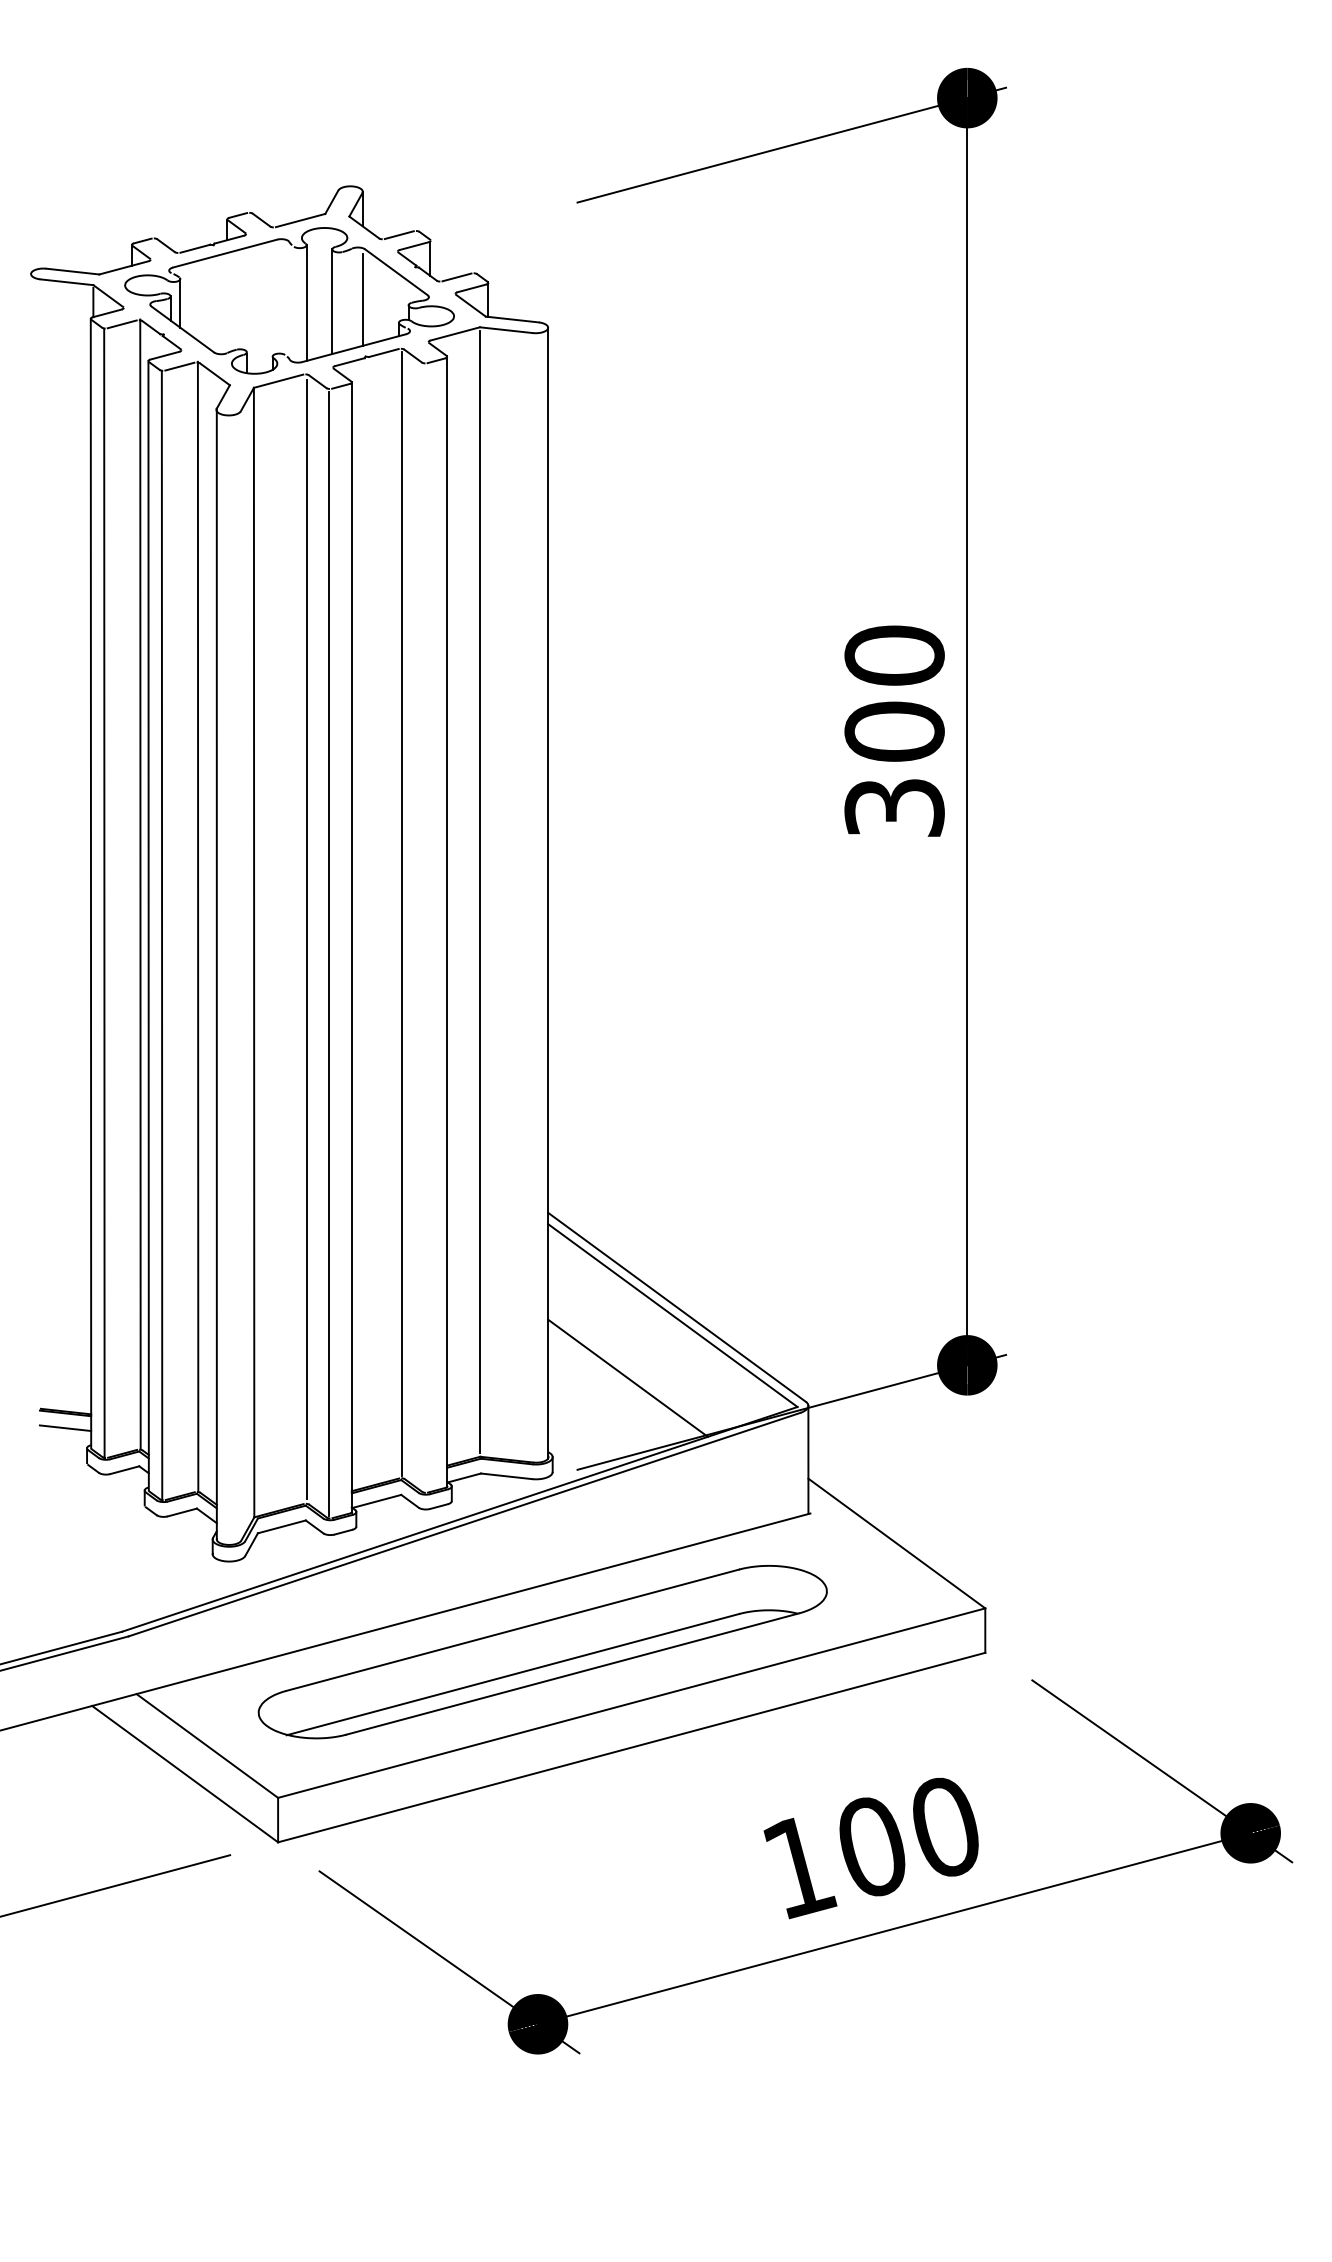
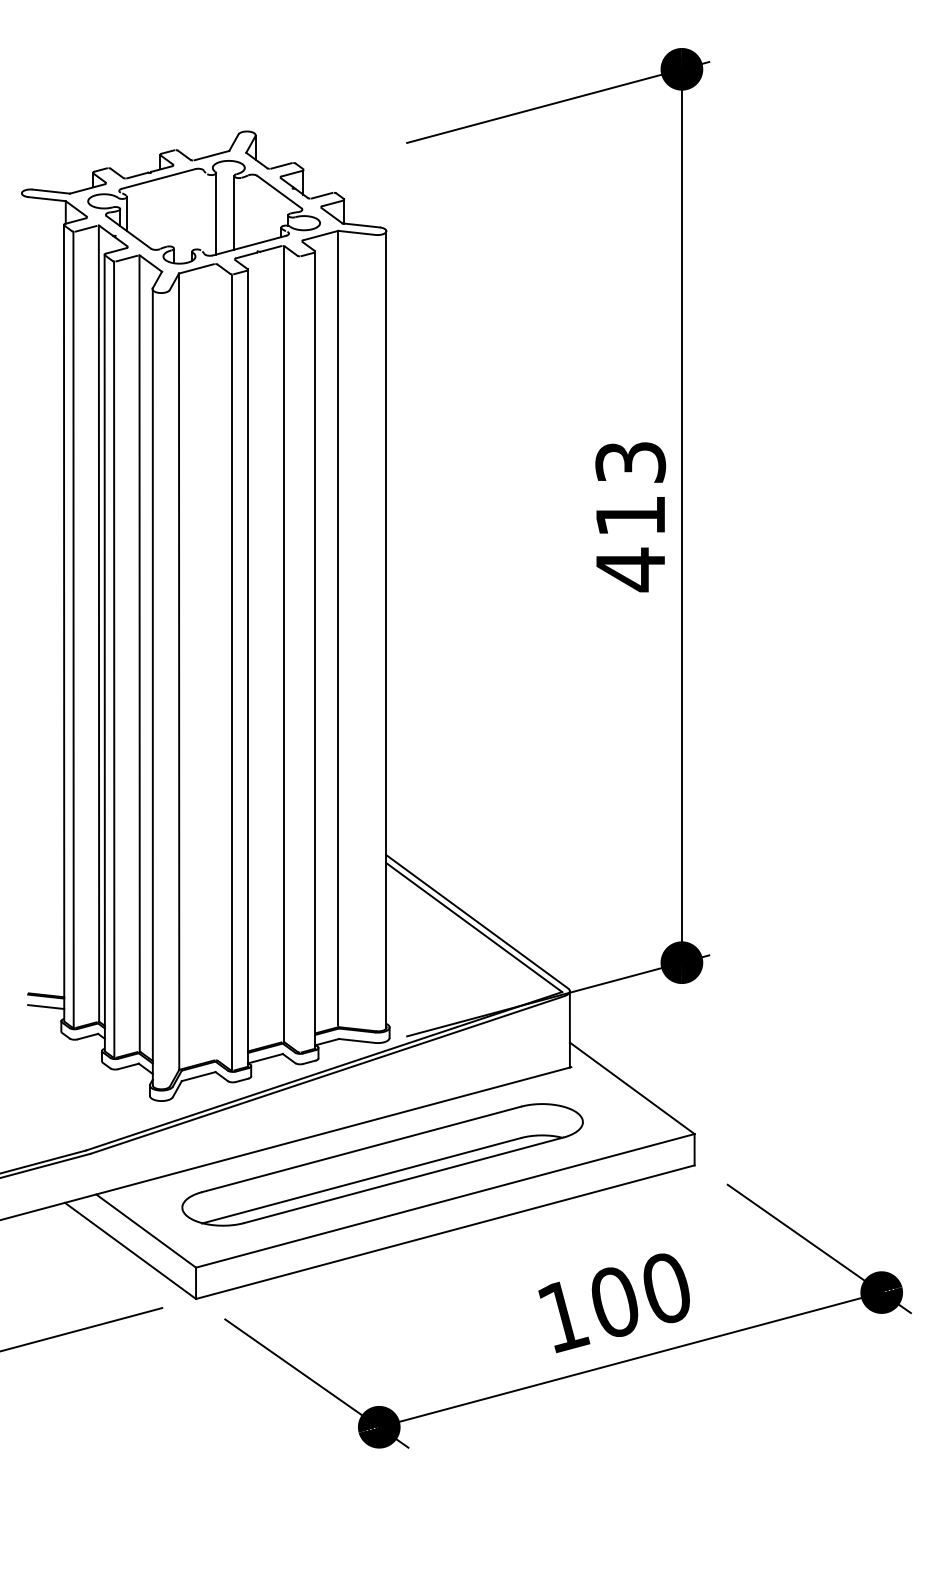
line: (362, 299) -> (255, 211), removed
text: (894, 732) -> (630, 516), 300 -> 413
line: (307, 939) -> (216, 662), removed
line: (627, 1377) -> (442, 971), removed

